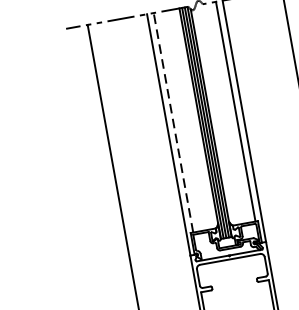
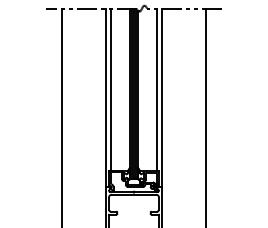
line: (174, 122) -> (111, 89), dashed -> solid

